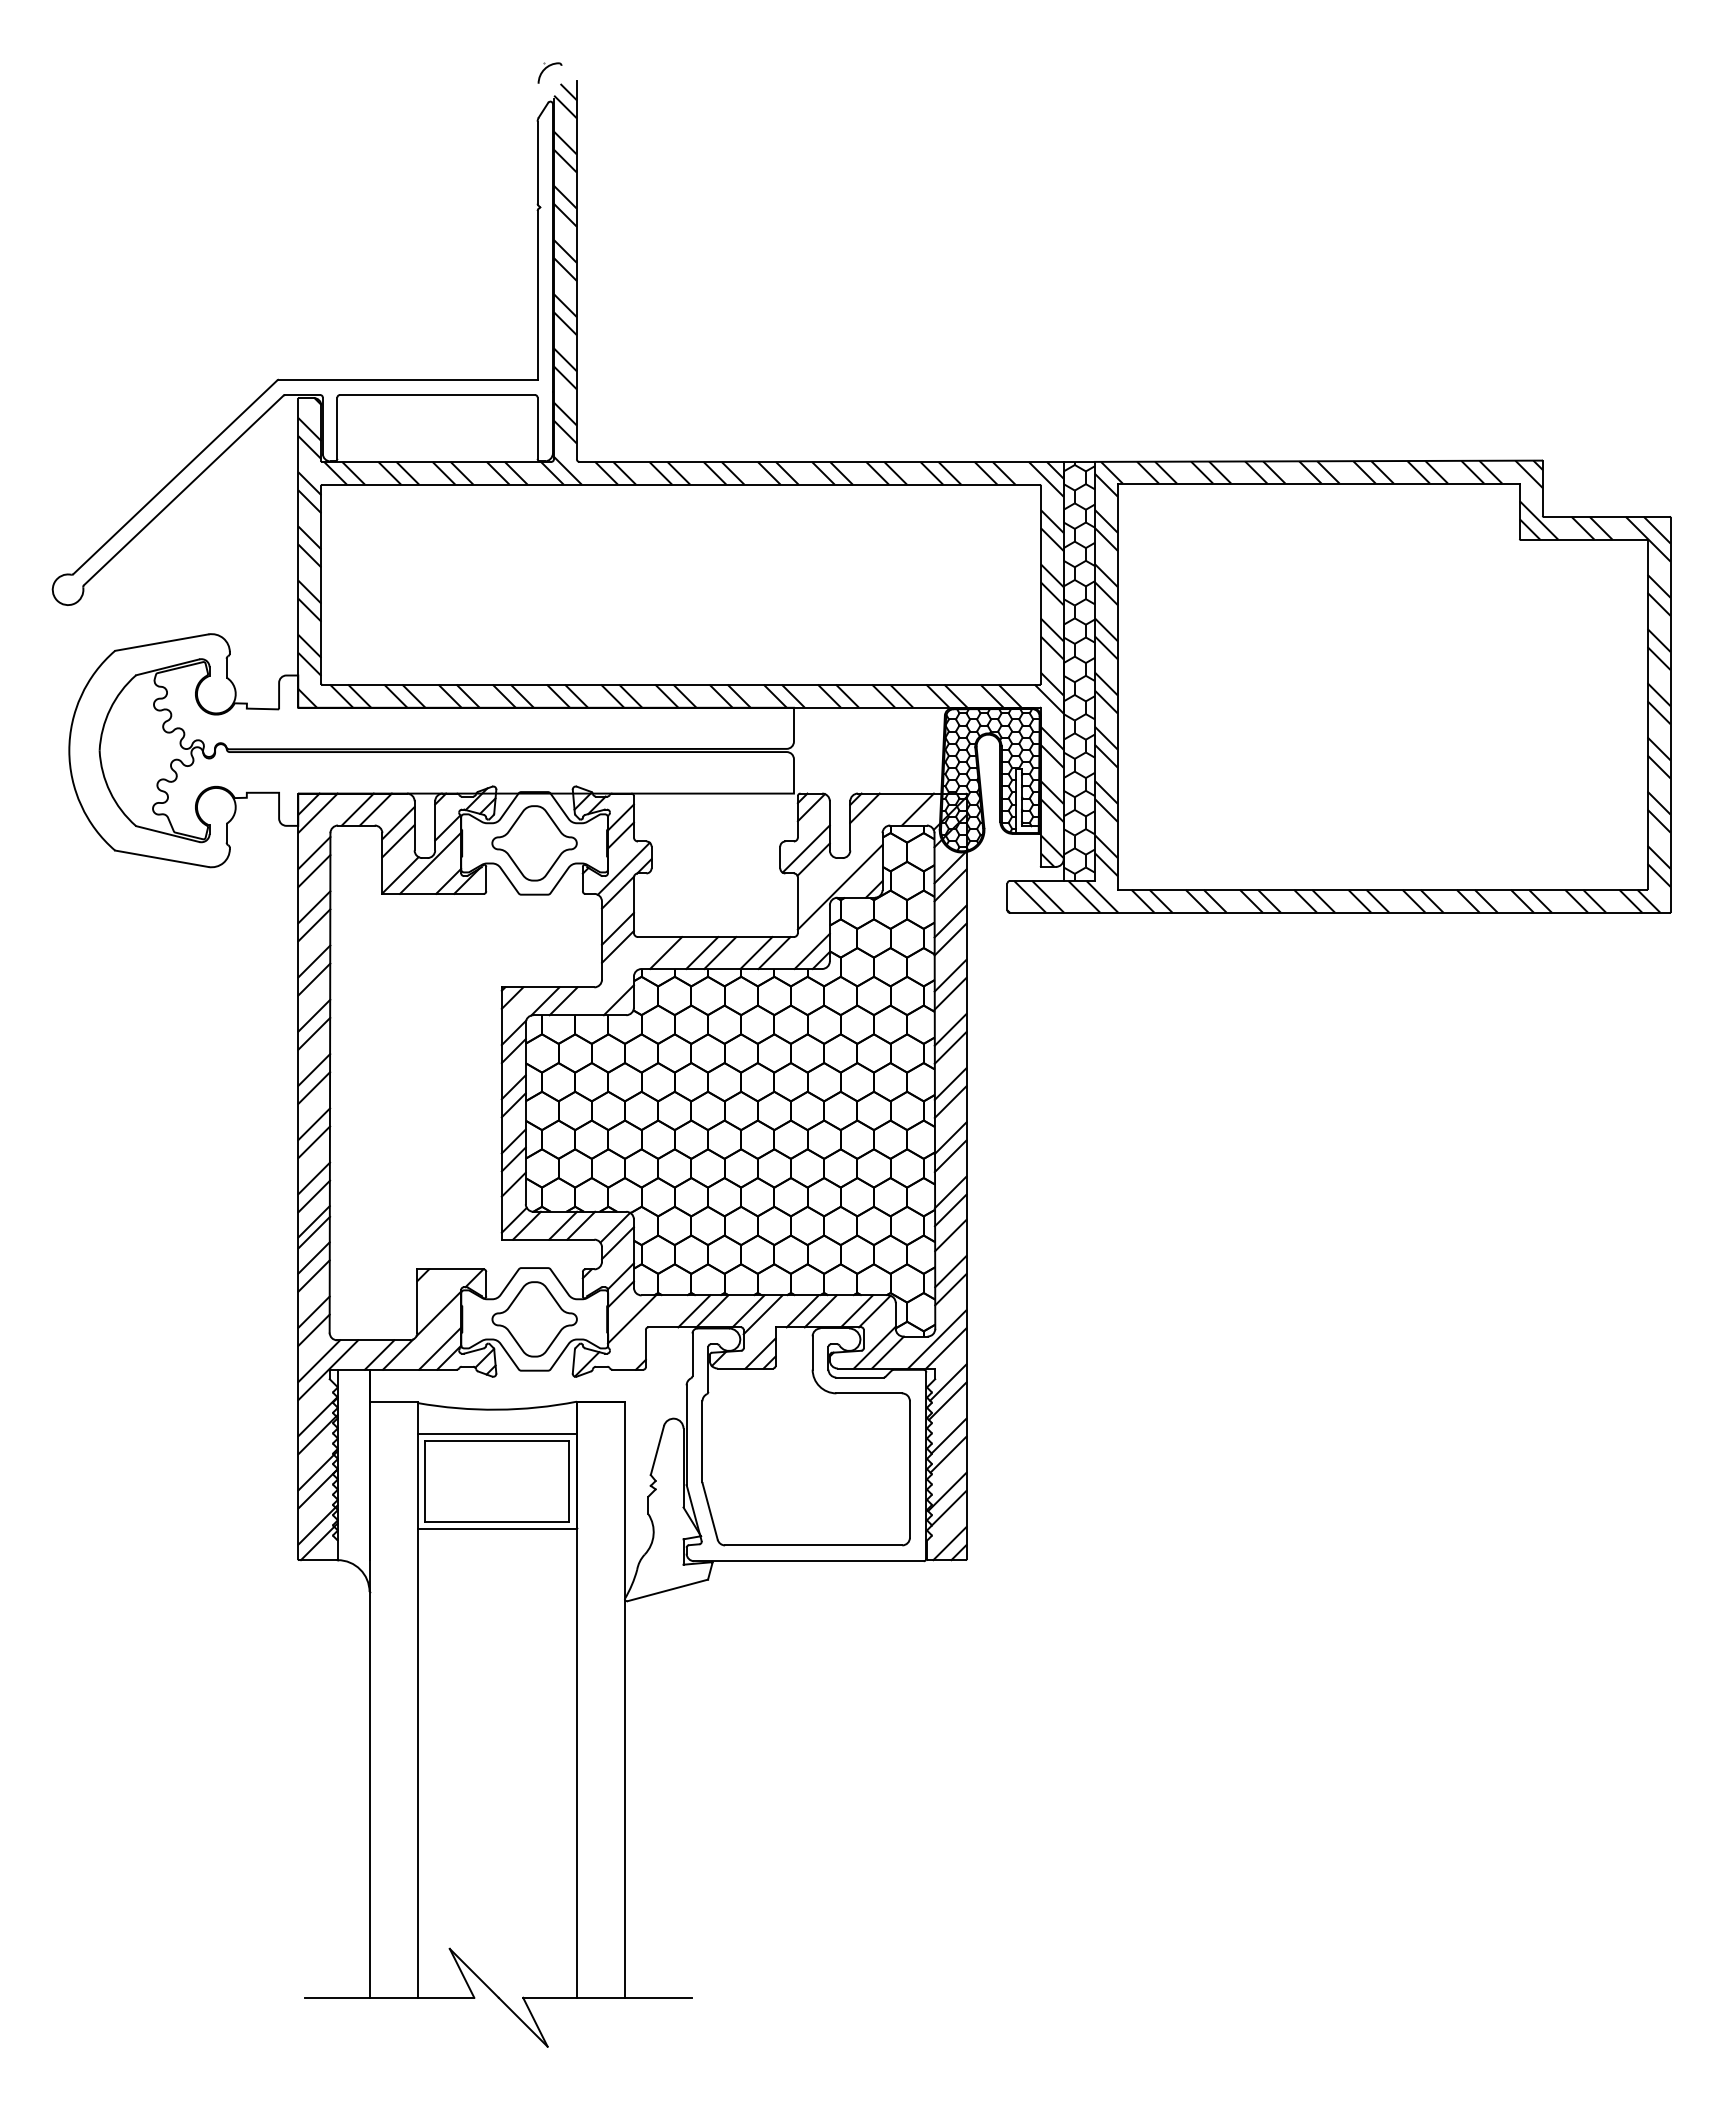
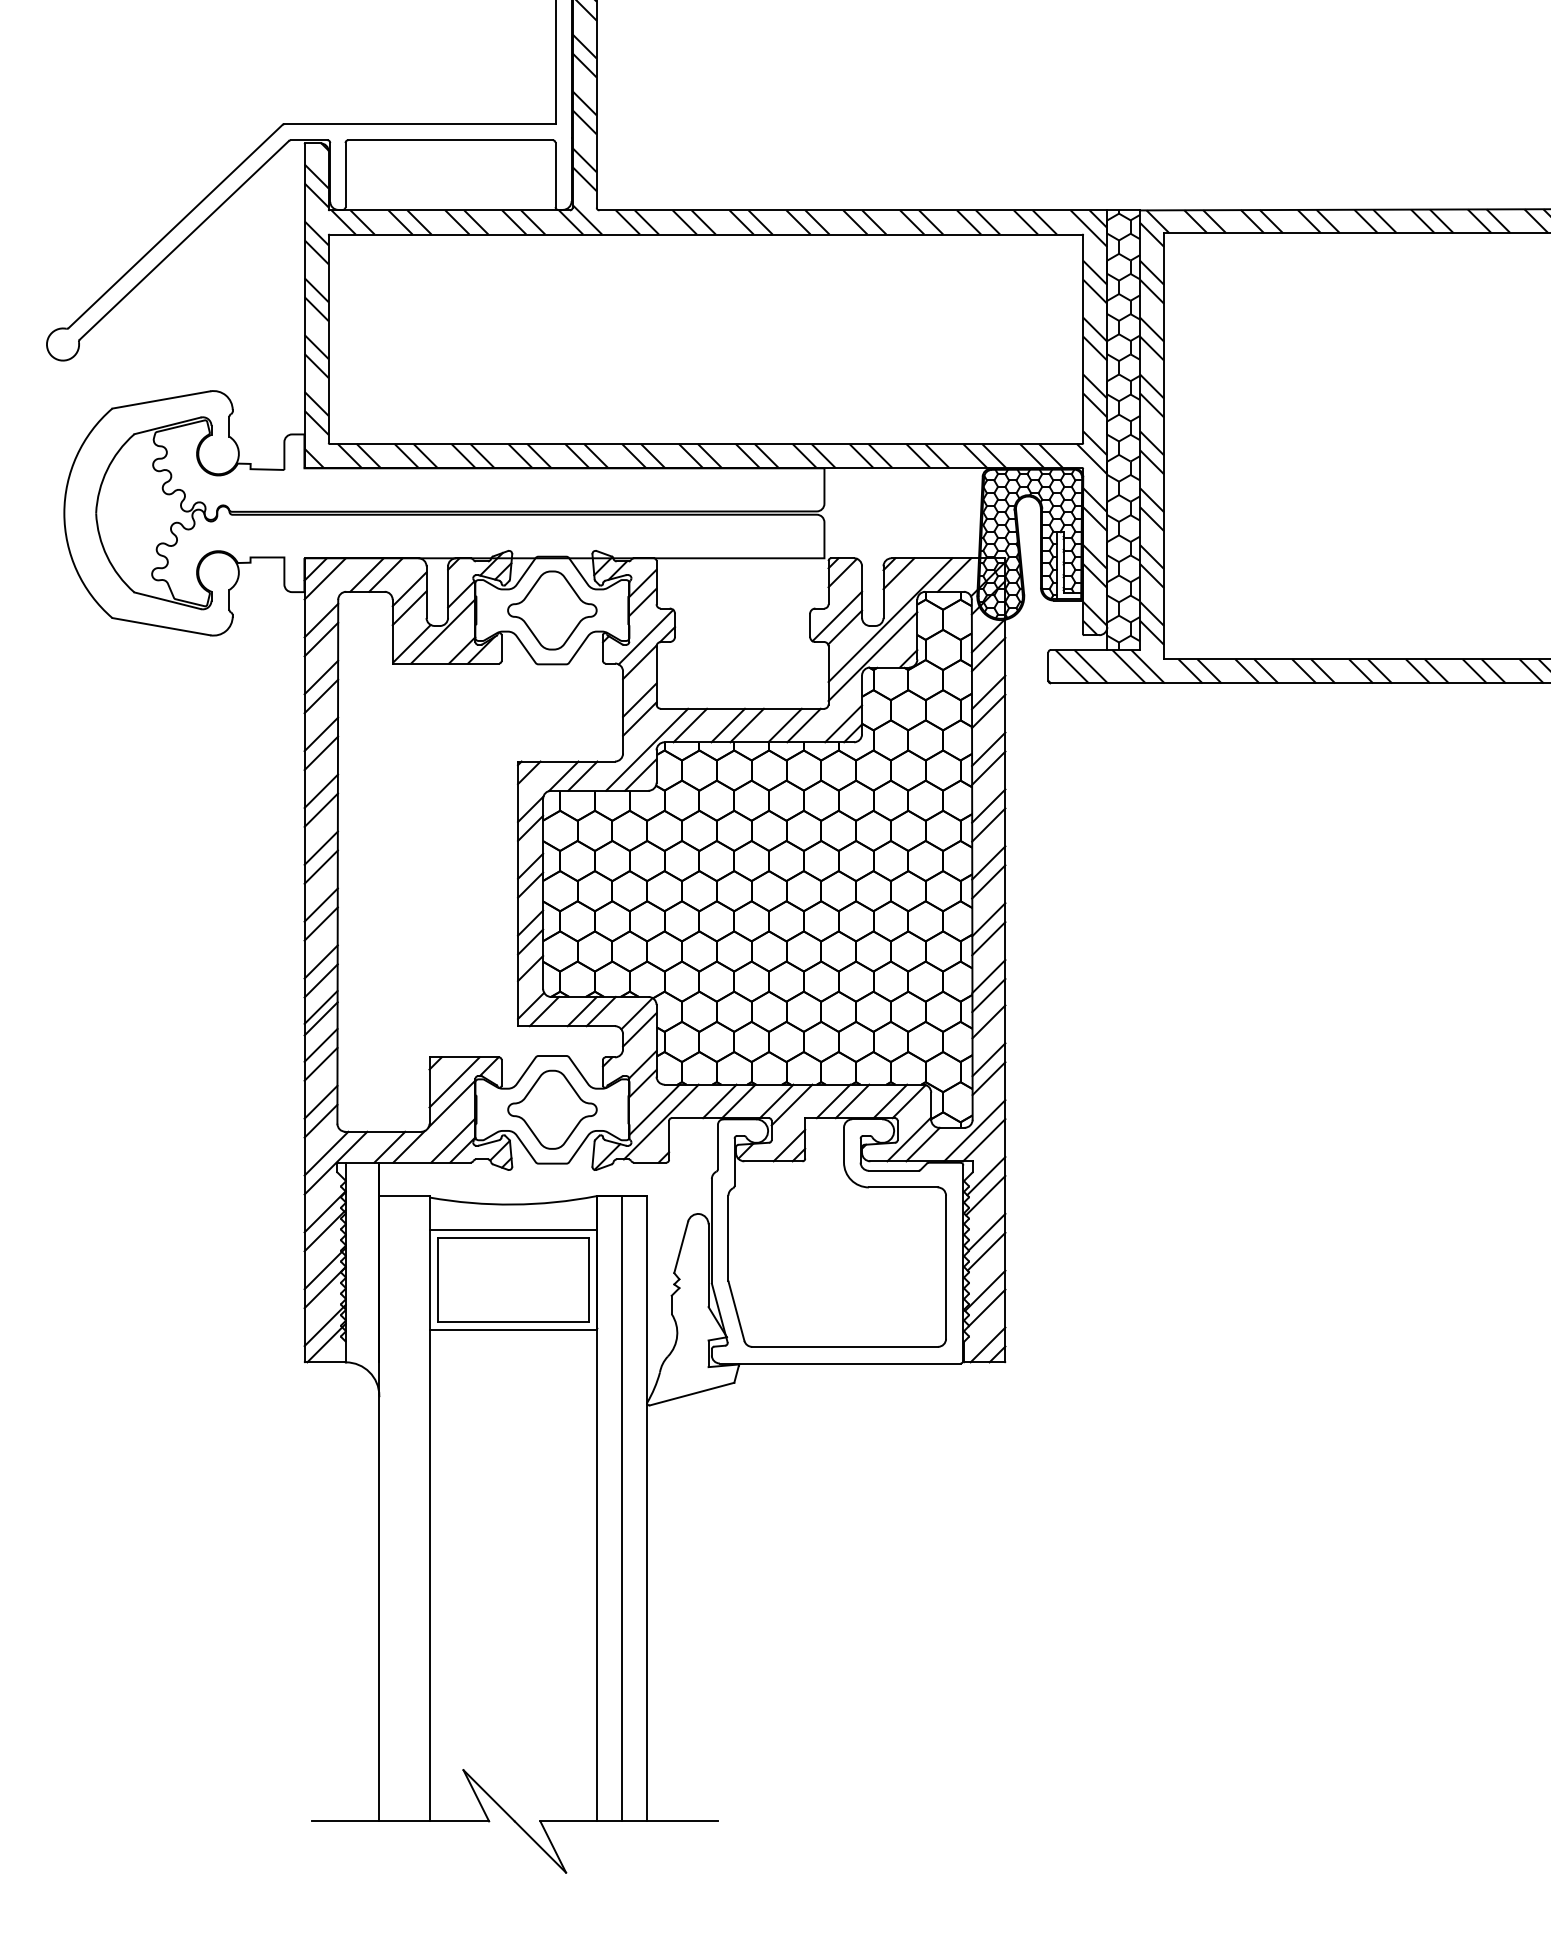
line: (856, 852) -> (890, 620), added
line: (624, 976) -> (646, 750), added
line: (441, 1293) -> (454, 1082), added
line: (638, 1330) -> (661, 1121), added
line: (600, 1699) -> (621, 1508), added

